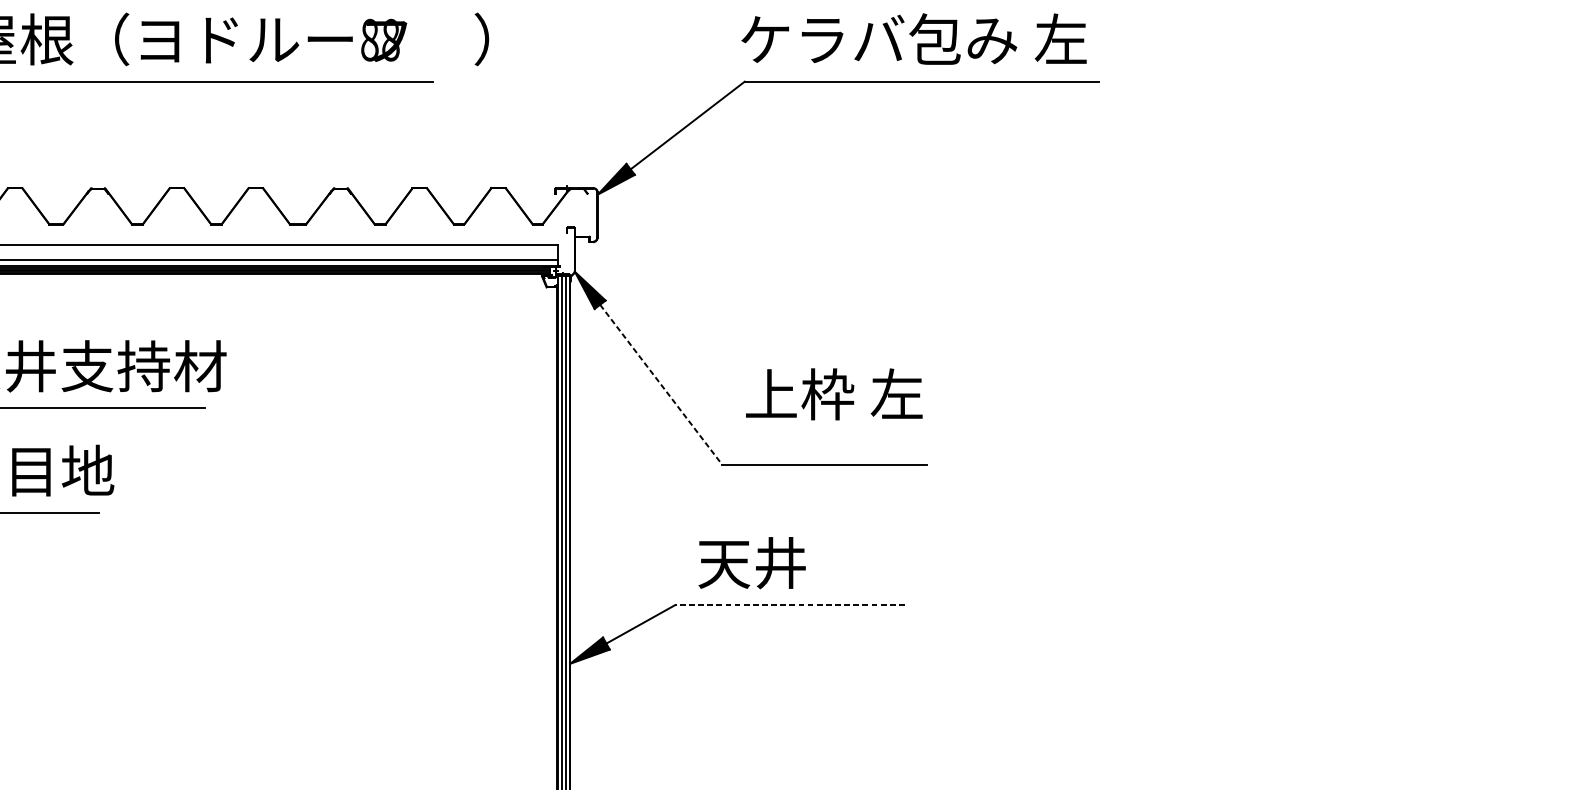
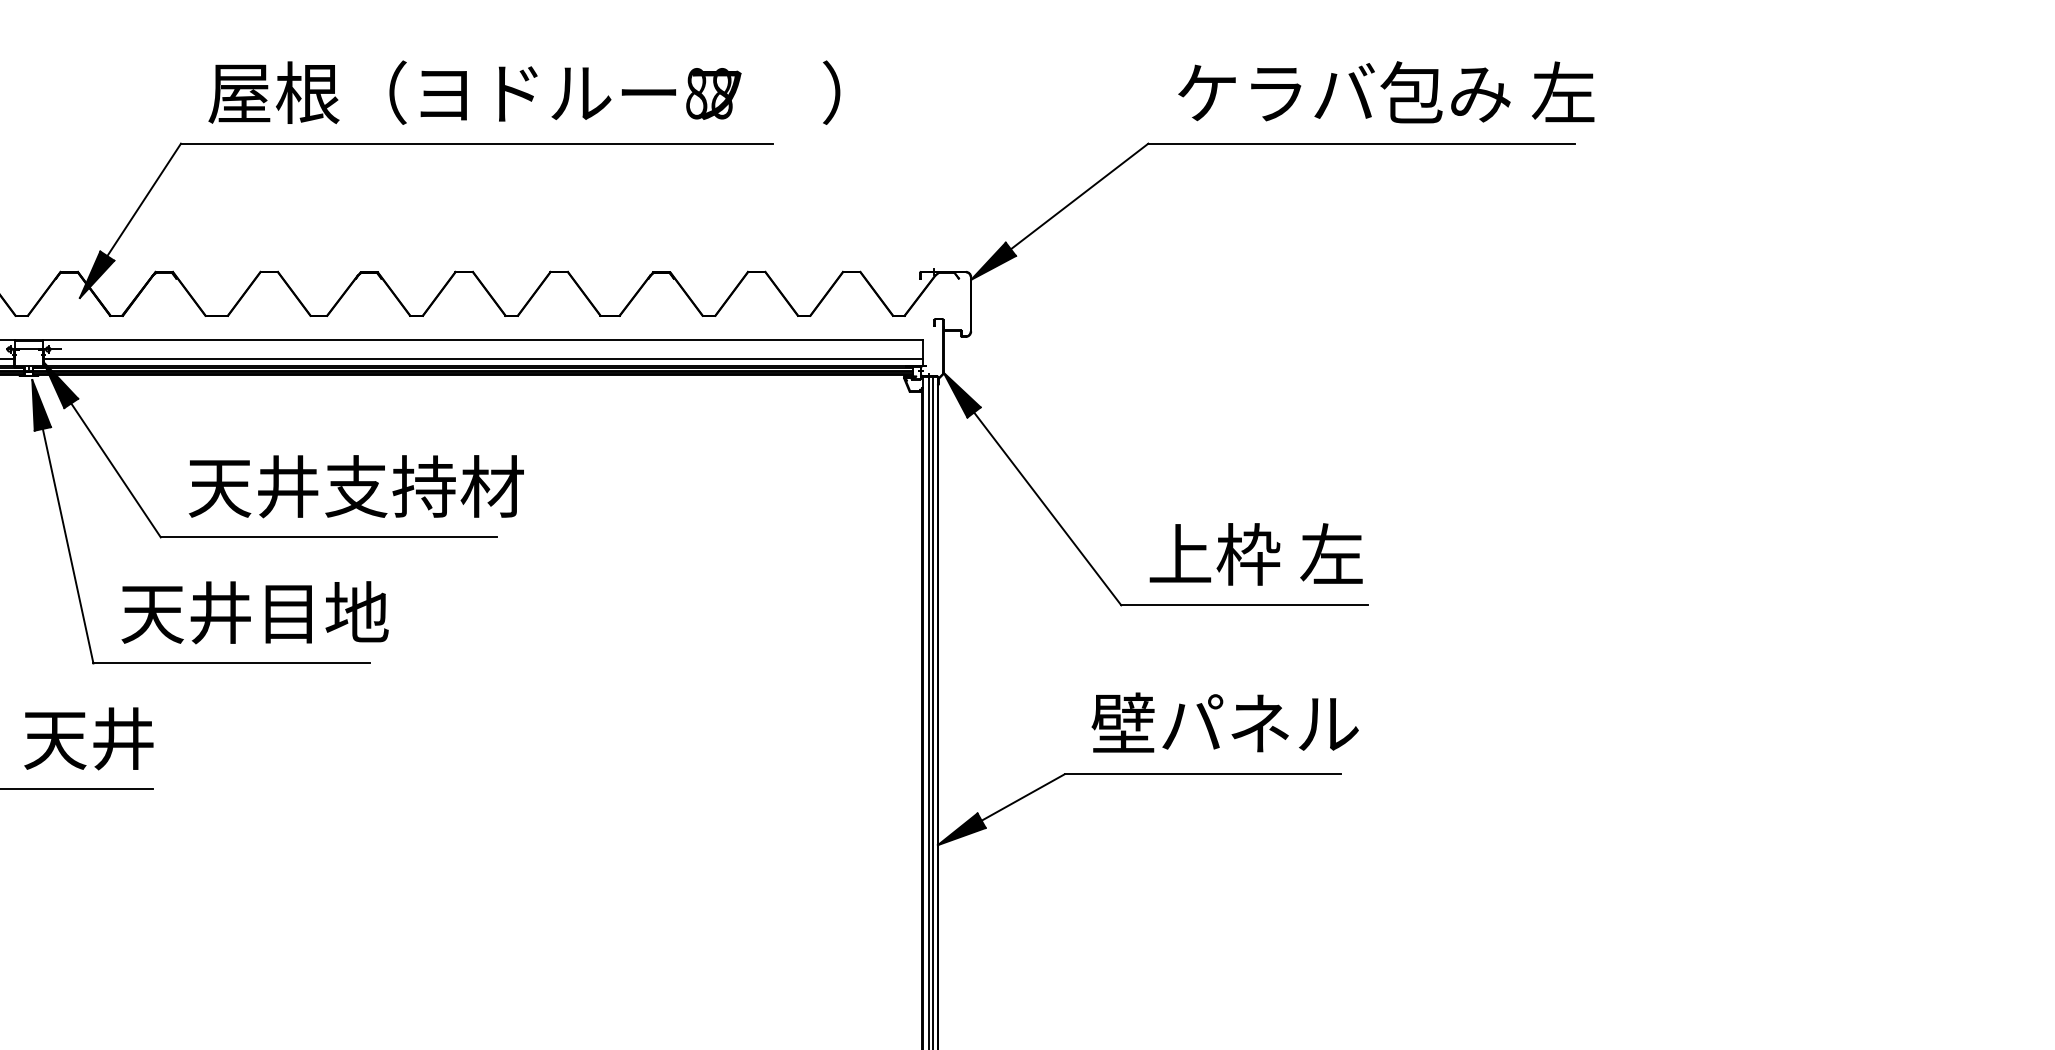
text: (914, 39) -> (1386, 92), moved
line: (661, 385) -> (1047, 509), dashed -> solid
text: (833, 394) -> (1255, 554), moved
text: (807, 562) -> (1224, 723), 天井 -> 壁パネル
line: (789, 605) -> (1202, 774), dashed -> solid

